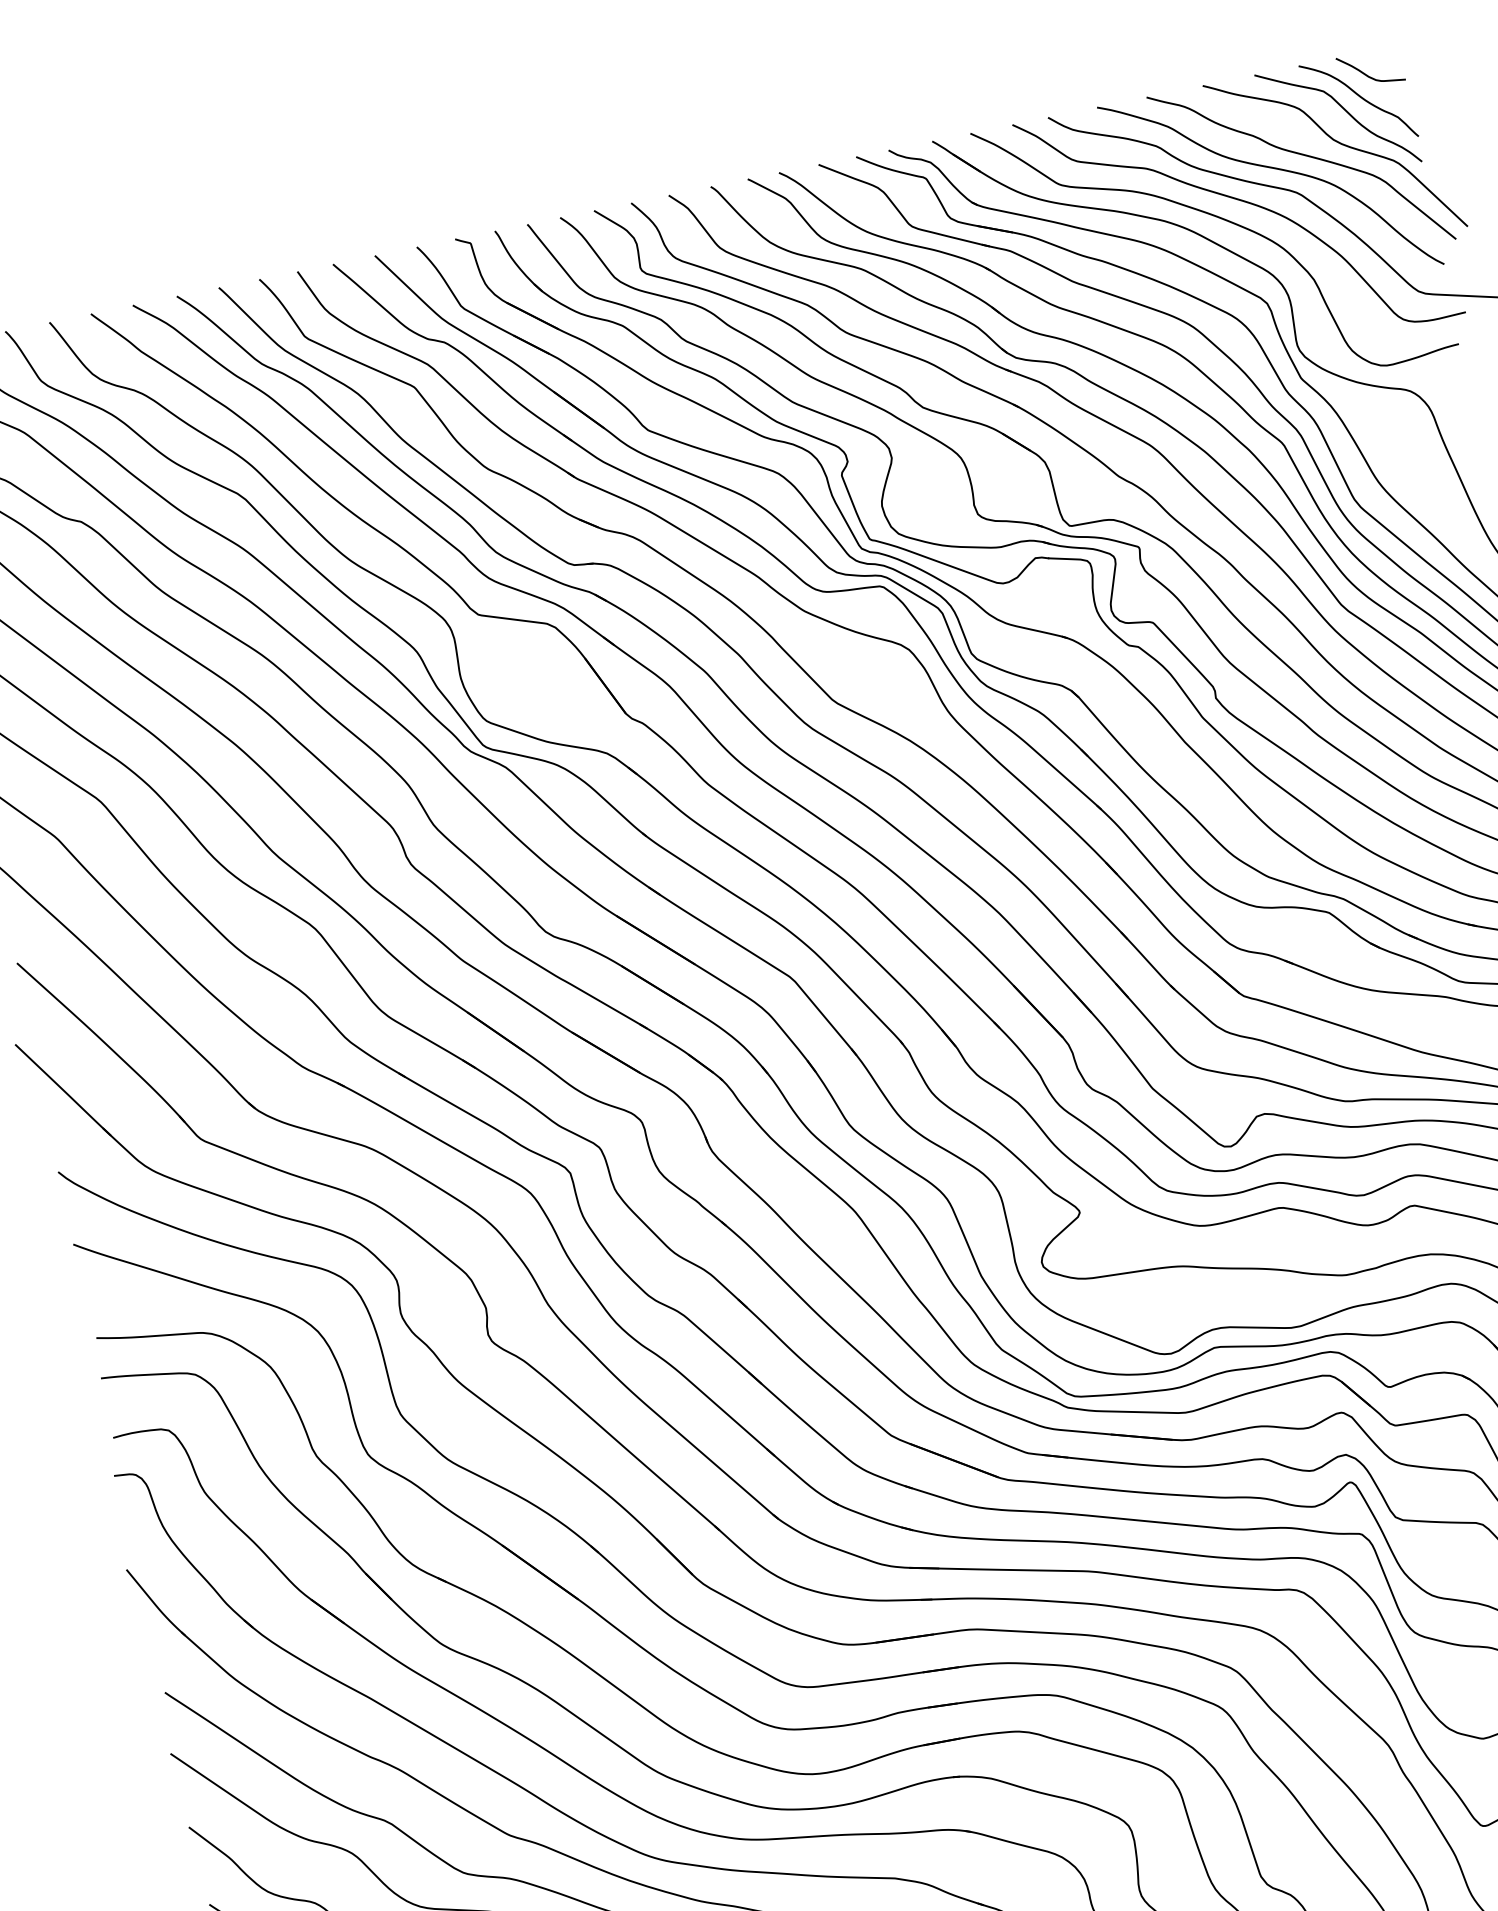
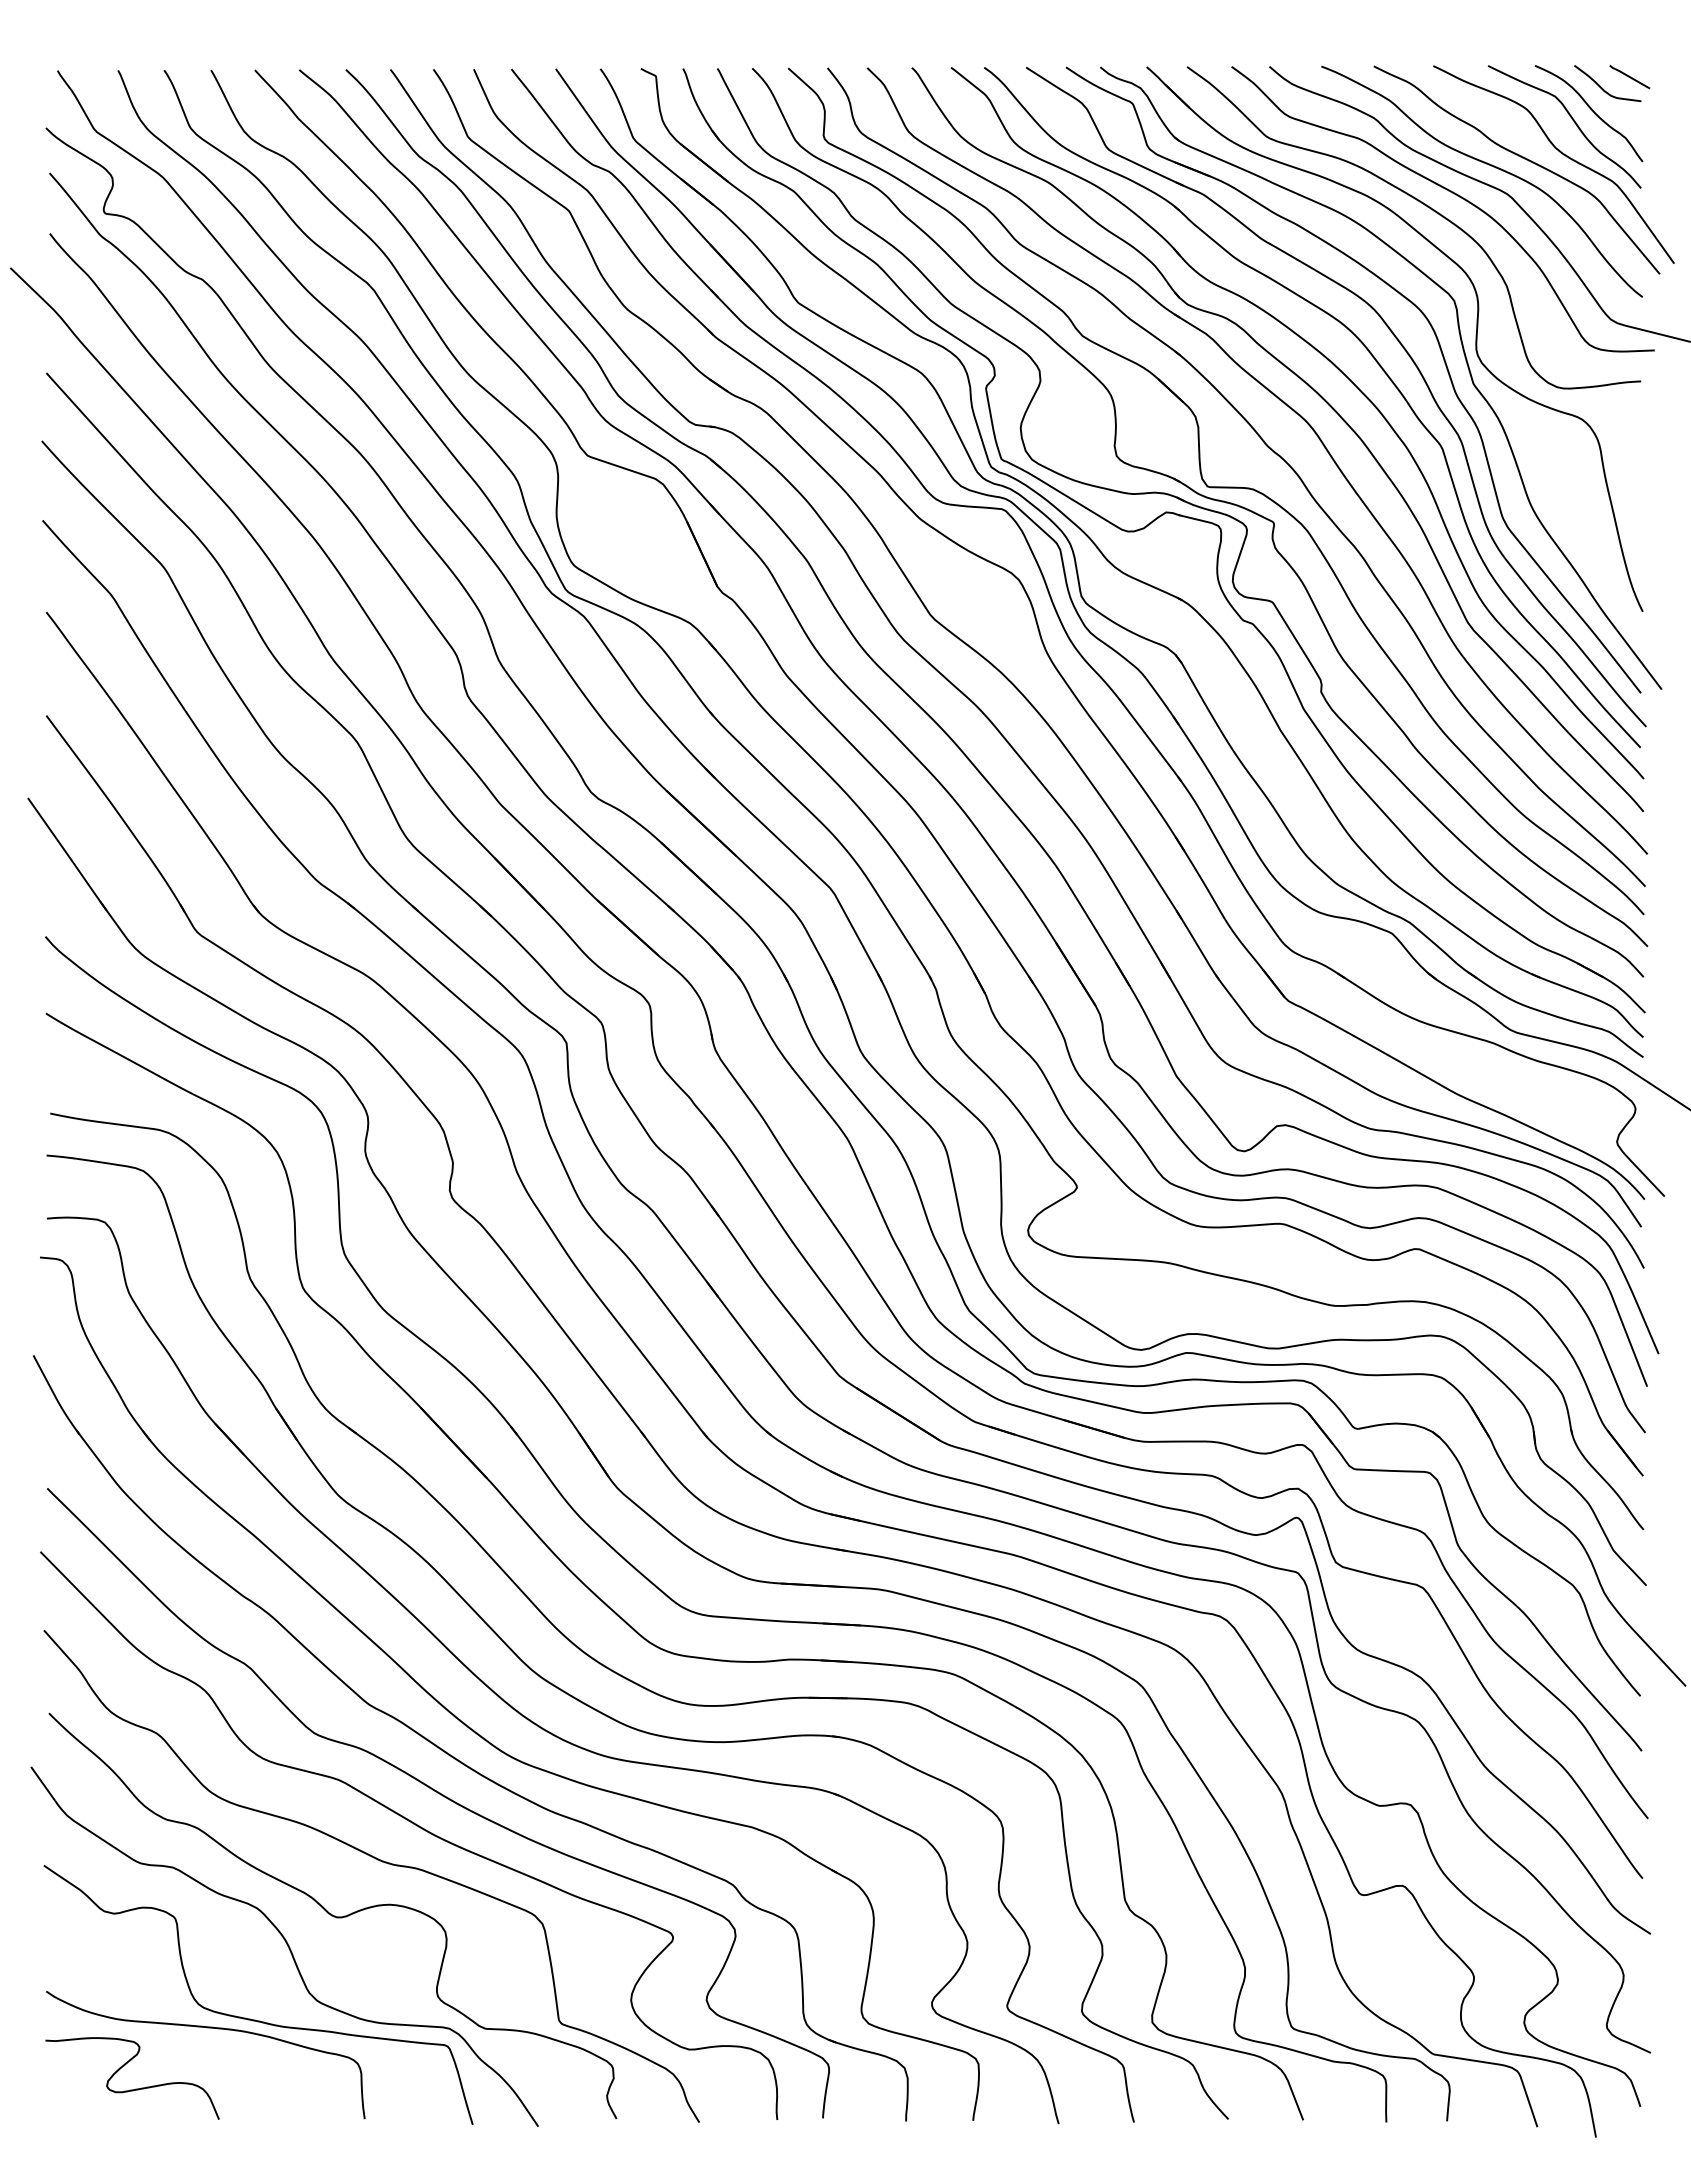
line: (1390, 59) -> (1629, 77), added

